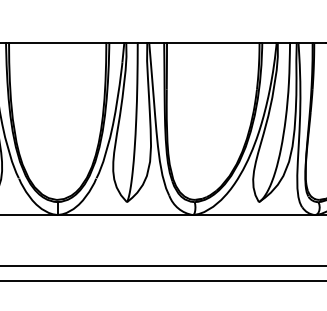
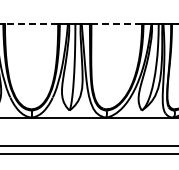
line: (57, 43) -> (31, 23), solid -> dashed
line: (214, 43) -> (117, 23), solid -> dashed

